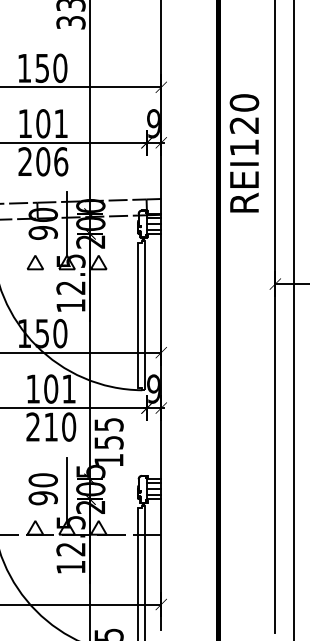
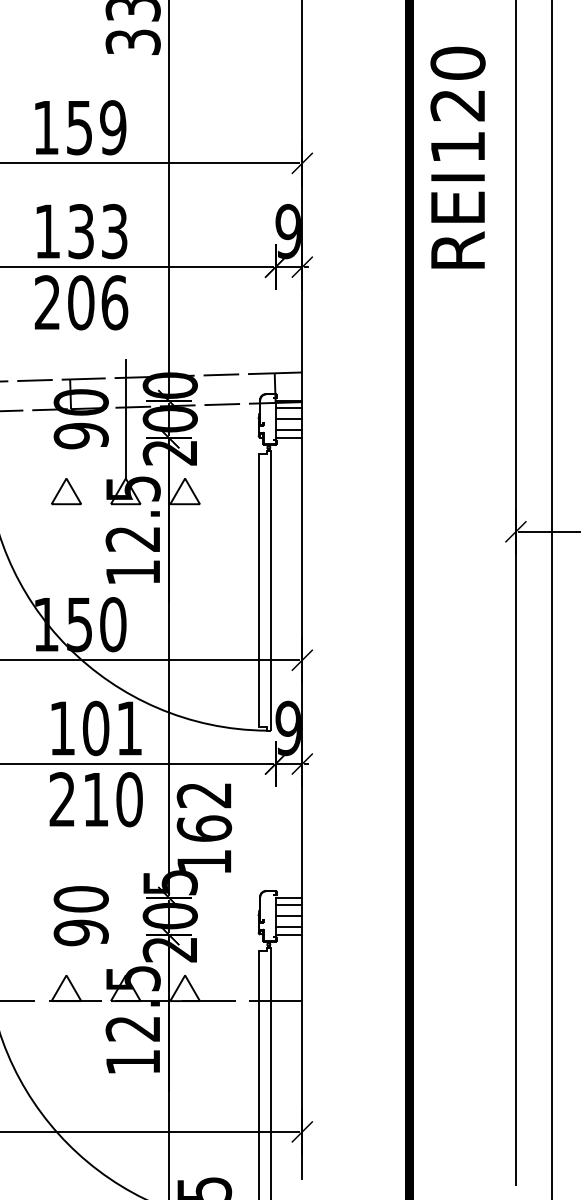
text: (60, 68) -> (113, 128), 150 -> 159
text: (51, 123) -> (96, 231), 101 -> 133
text: (244, 153) -> (458, 158), moved
text: (108, 433) -> (203, 811), 155 -> 162
line: (67, 488) -> (126, 914), removed

